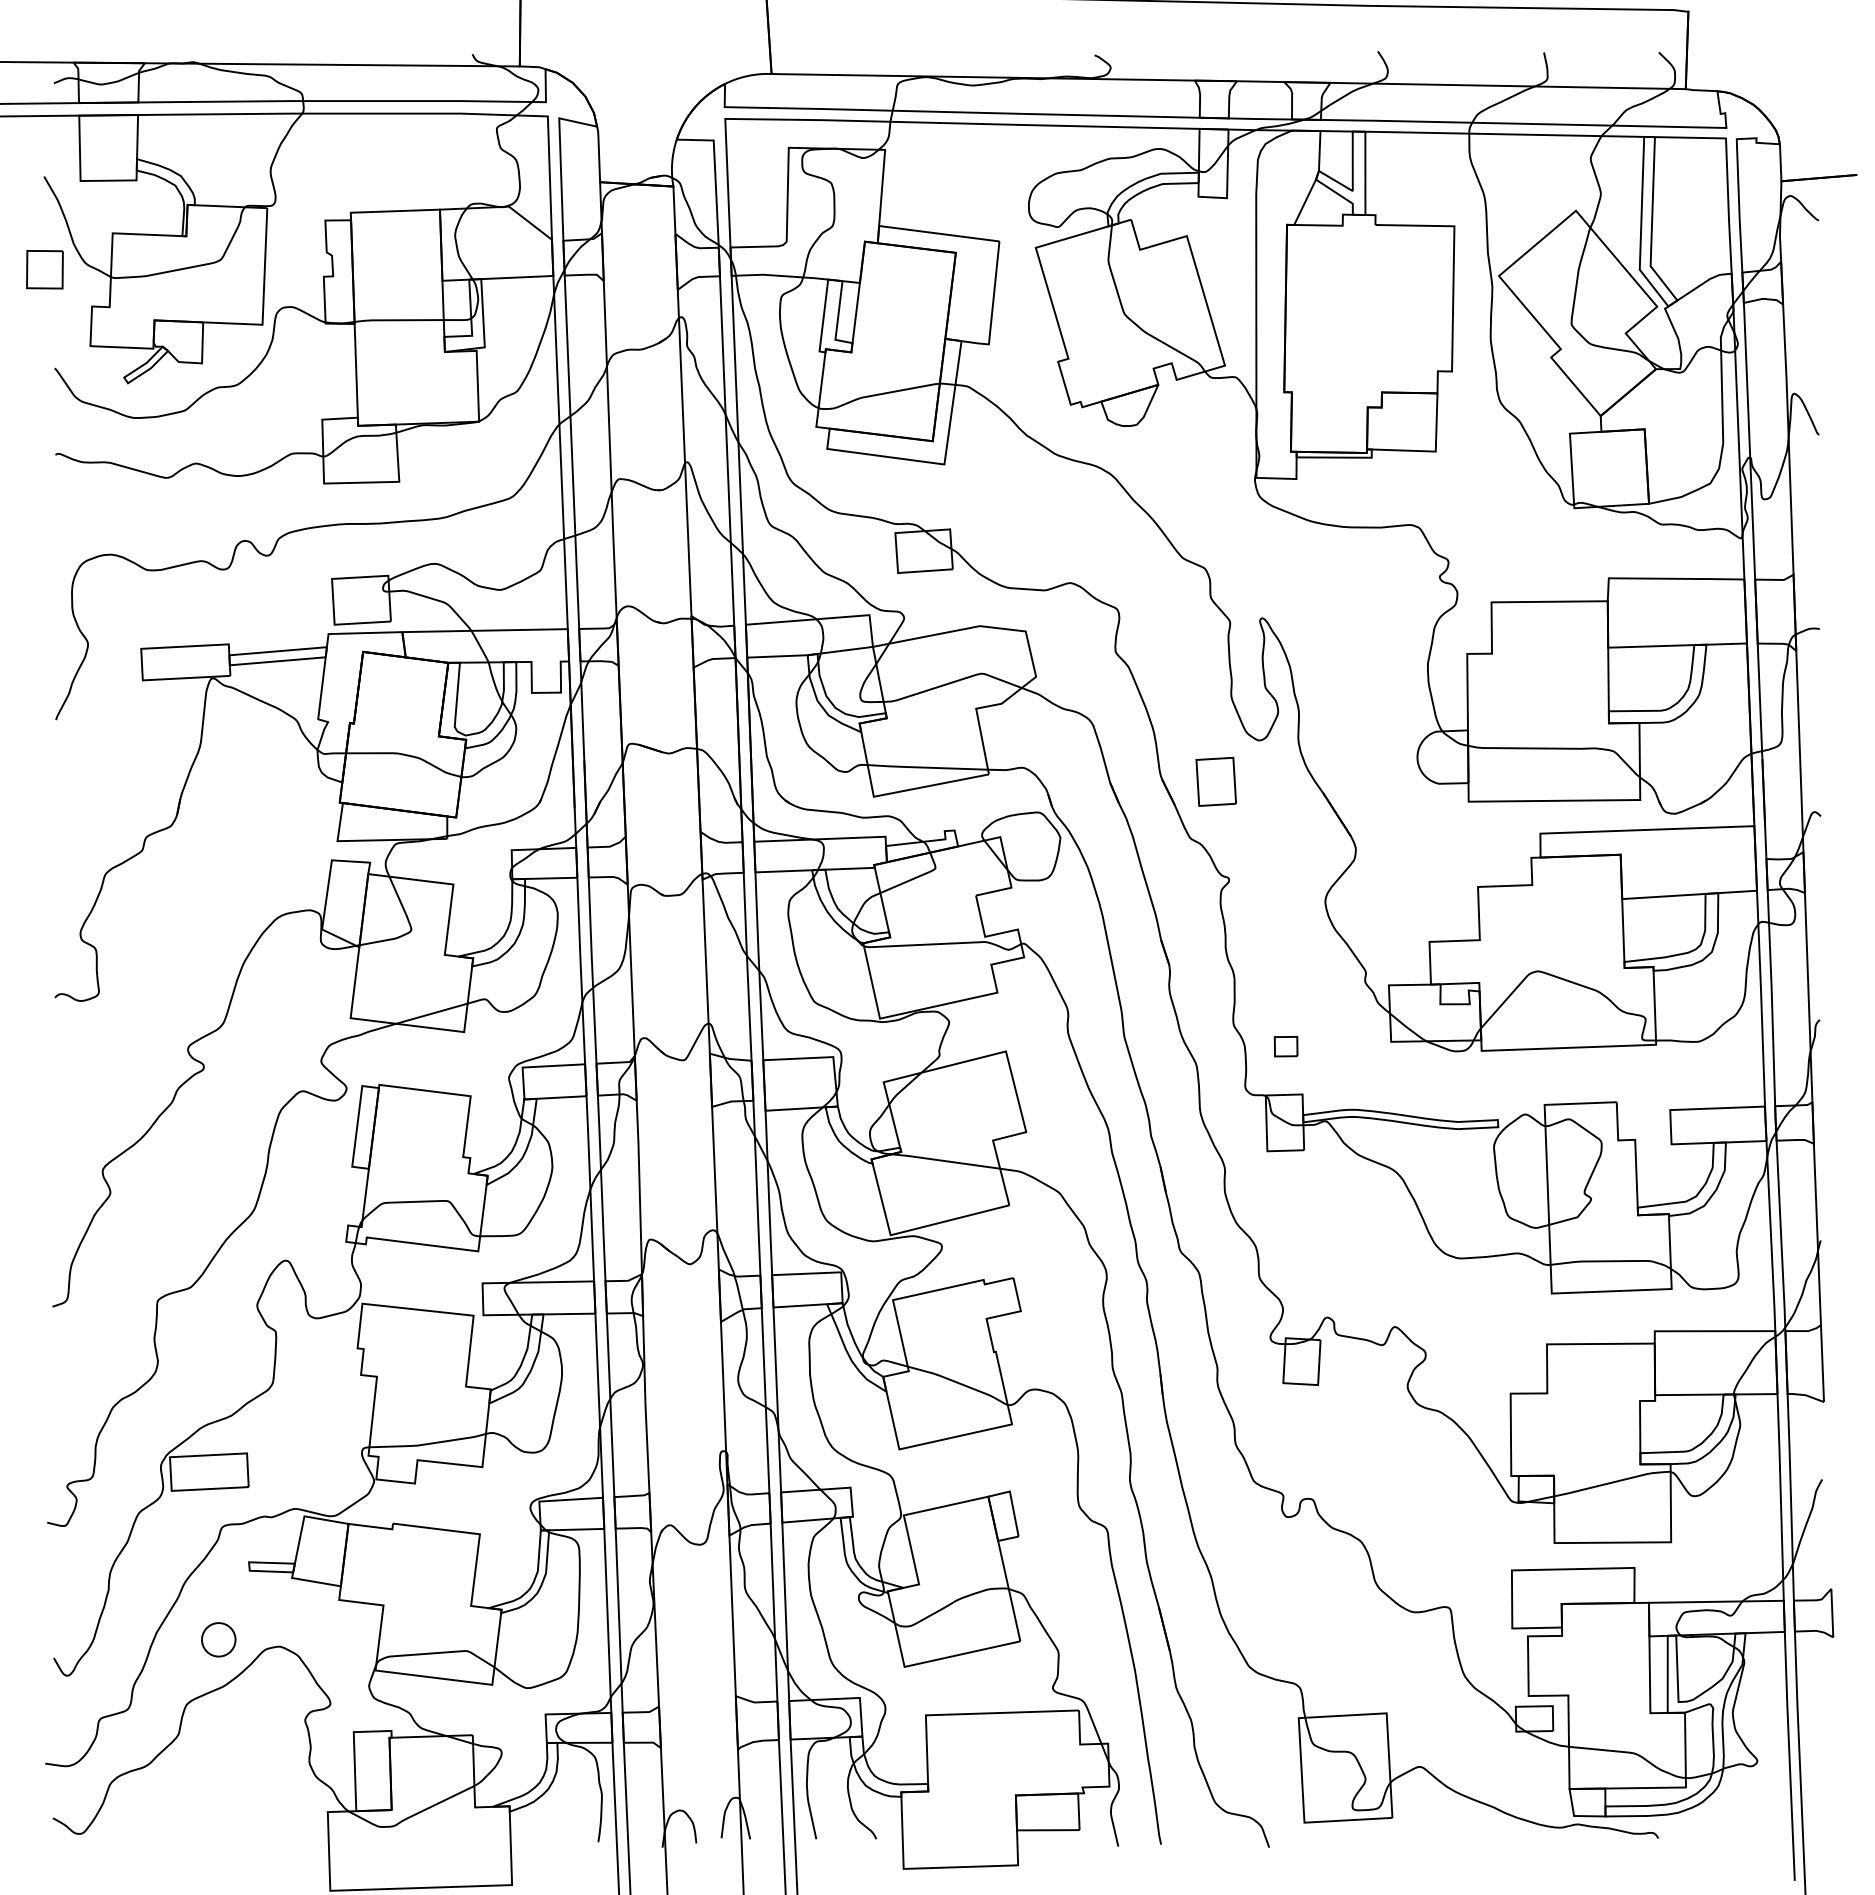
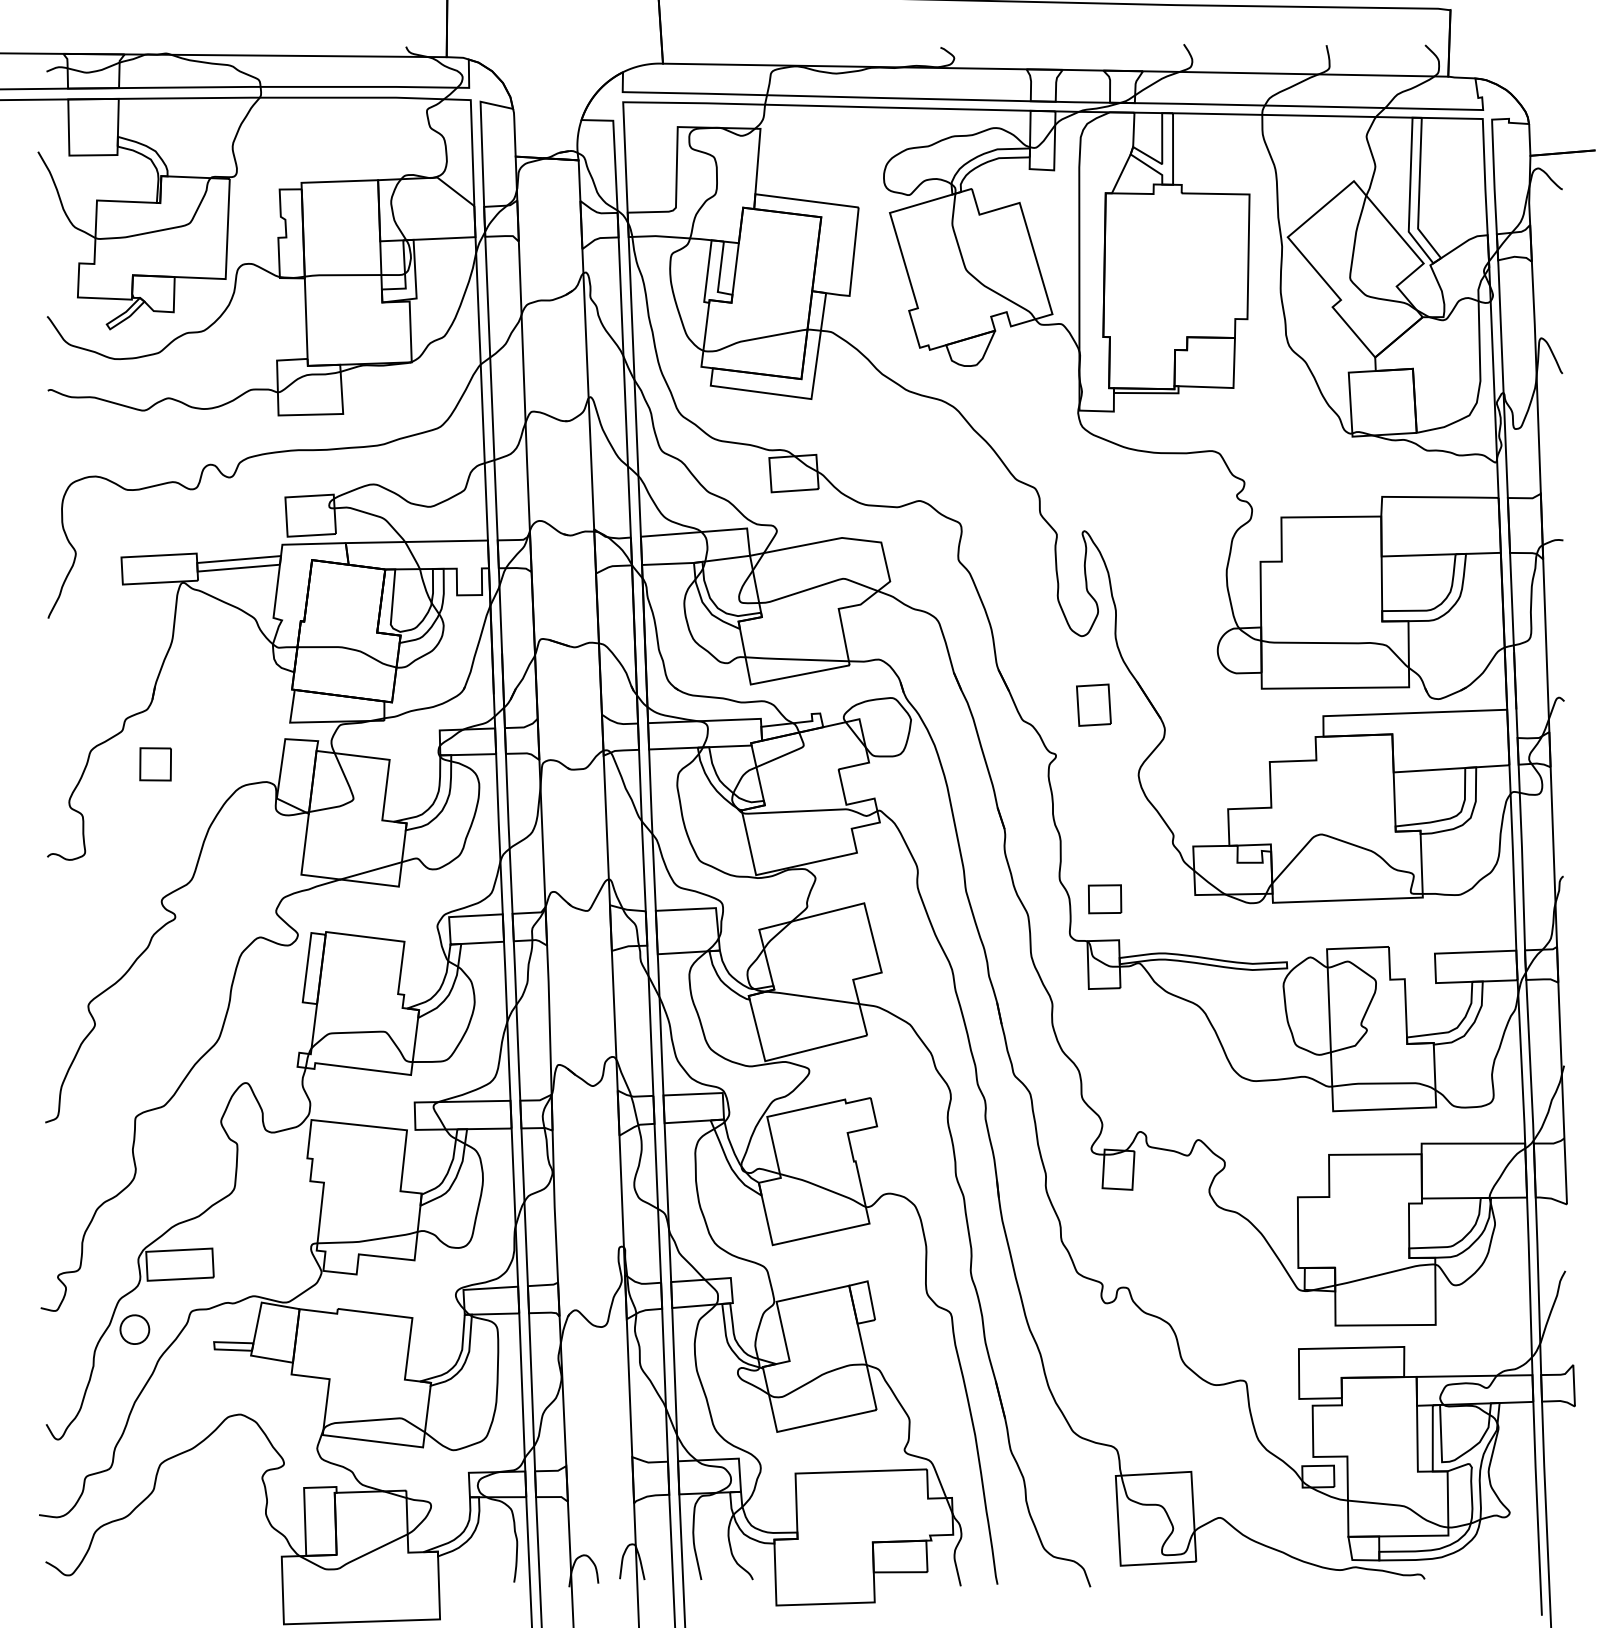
part: (44, 269) -> (155, 764), moved
part: (1215, 781) -> (1093, 704), moved
part: (1285, 1046) -> (1104, 899), size x1.67
part: (218, 1639) -> (134, 1329), moved

